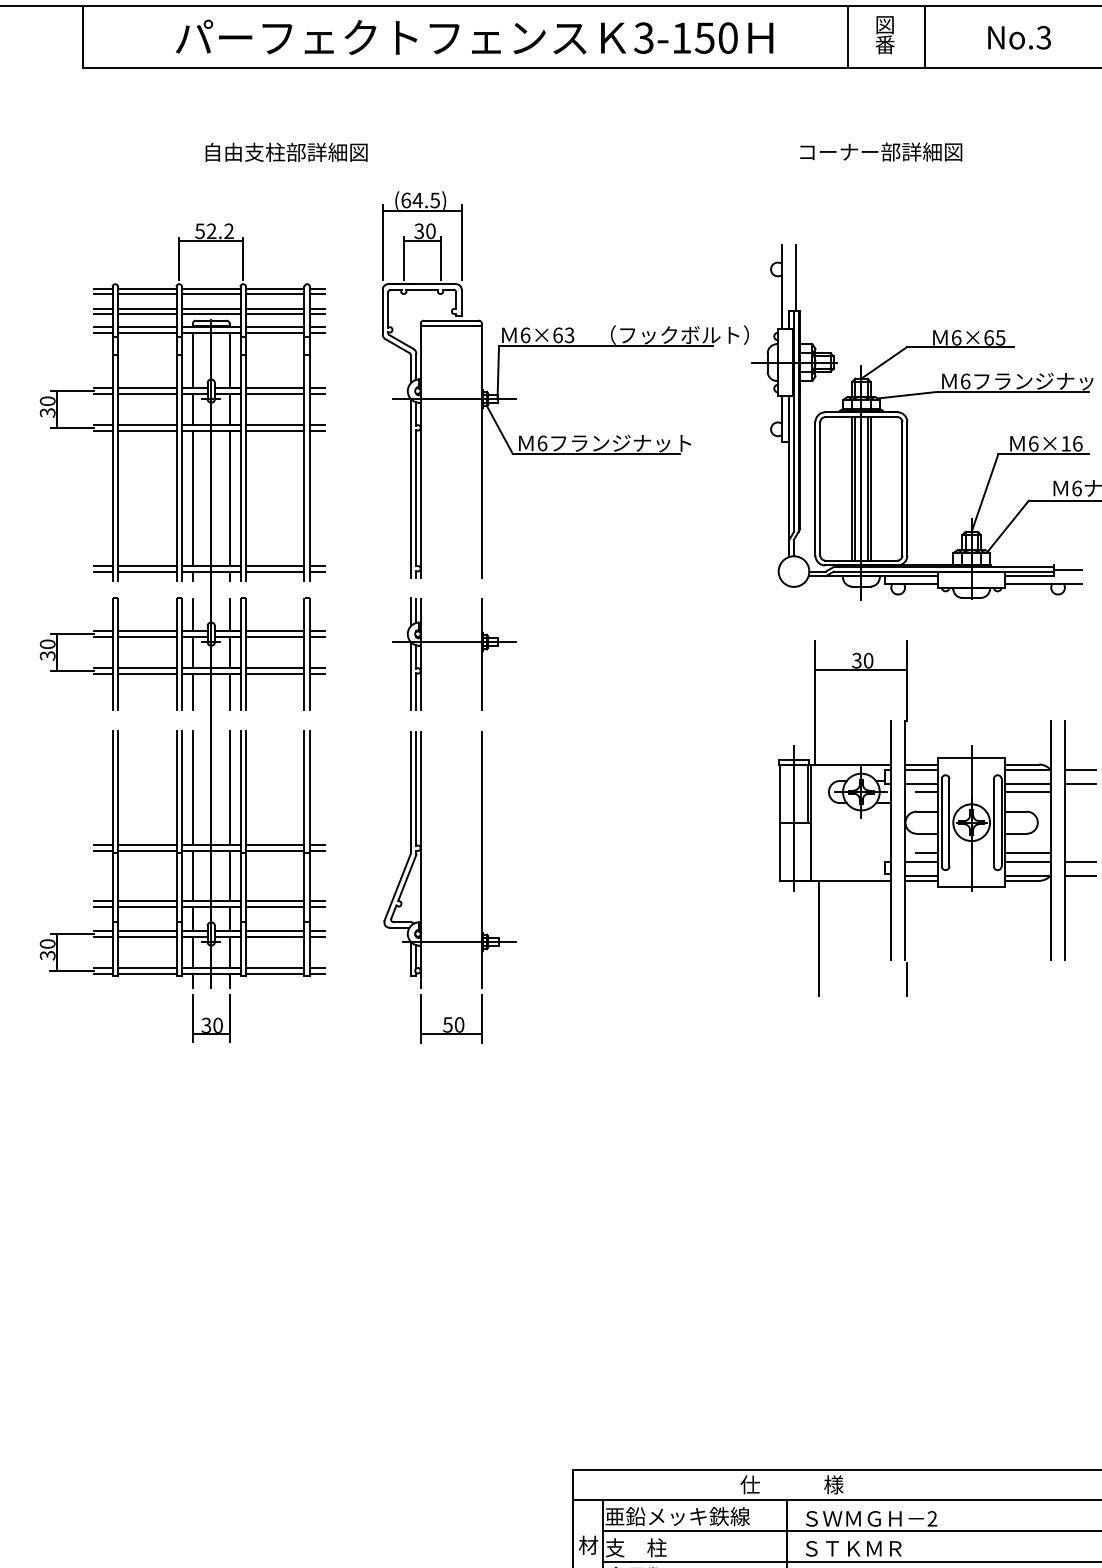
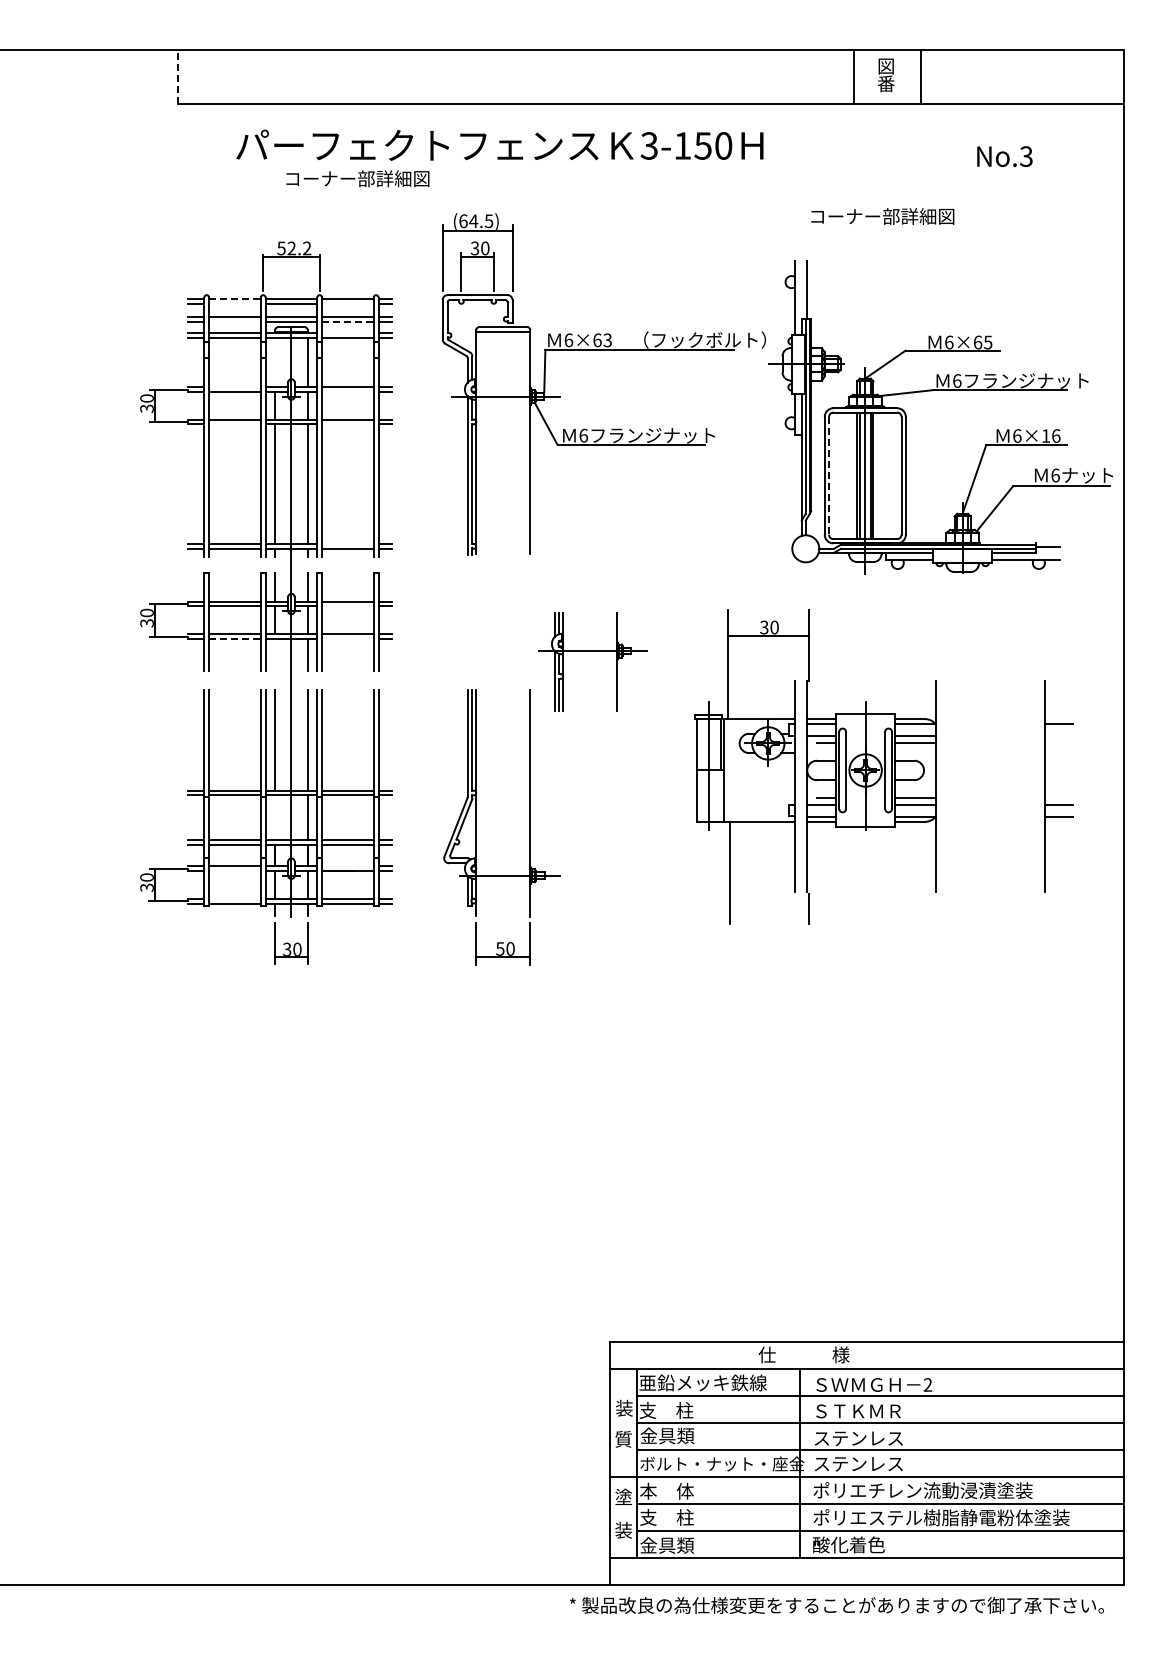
line: (82, 36) -> (177, 76), solid -> dashed
text: (474, 36) -> (499, 144), moved
text: (1019, 37) -> (1004, 156), moved
text: (245, 152) -> (321, 178), 自由支柱部詳細図 -> コーナー部詳細図
text: (880, 152) -> (882, 216), moved
line: (146, 287) -> (234, 298), solid -> dashed
line: (146, 293) -> (234, 303), removed
line: (274, 293) -> (347, 303), removed
line: (146, 314) -> (234, 321), removed
line: (274, 314) -> (347, 321), solid -> dashed
line: (274, 327) -> (347, 333), removed
line: (193, 360) -> (275, 362), removed
line: (146, 388) -> (234, 387), removed
line: (274, 393) -> (347, 391), removed
line: (146, 430) -> (234, 424), removed
line: (274, 430) -> (347, 424), removed
line: (820, 488) -> (829, 475), solid -> dashed
line: (274, 565) -> (347, 543), removed
line: (274, 636) -> (347, 606), removed
part: (453, 642) -> (592, 651), moved
line: (146, 673) -> (234, 638), solid -> dashed
line: (274, 673) -> (347, 638), removed
line: (193, 691) -> (275, 654), removed
line: (1080, 784) -> (1058, 736), removed
part: (914, 818) -> (815, 766), moved
line: (193, 875) -> (275, 817), removed
line: (274, 931) -> (347, 866), removed
line: (146, 937) -> (234, 871), removed
line: (146, 967) -> (234, 898), removed
text: (588, 1544) -> (624, 1407), 材 -> 装

